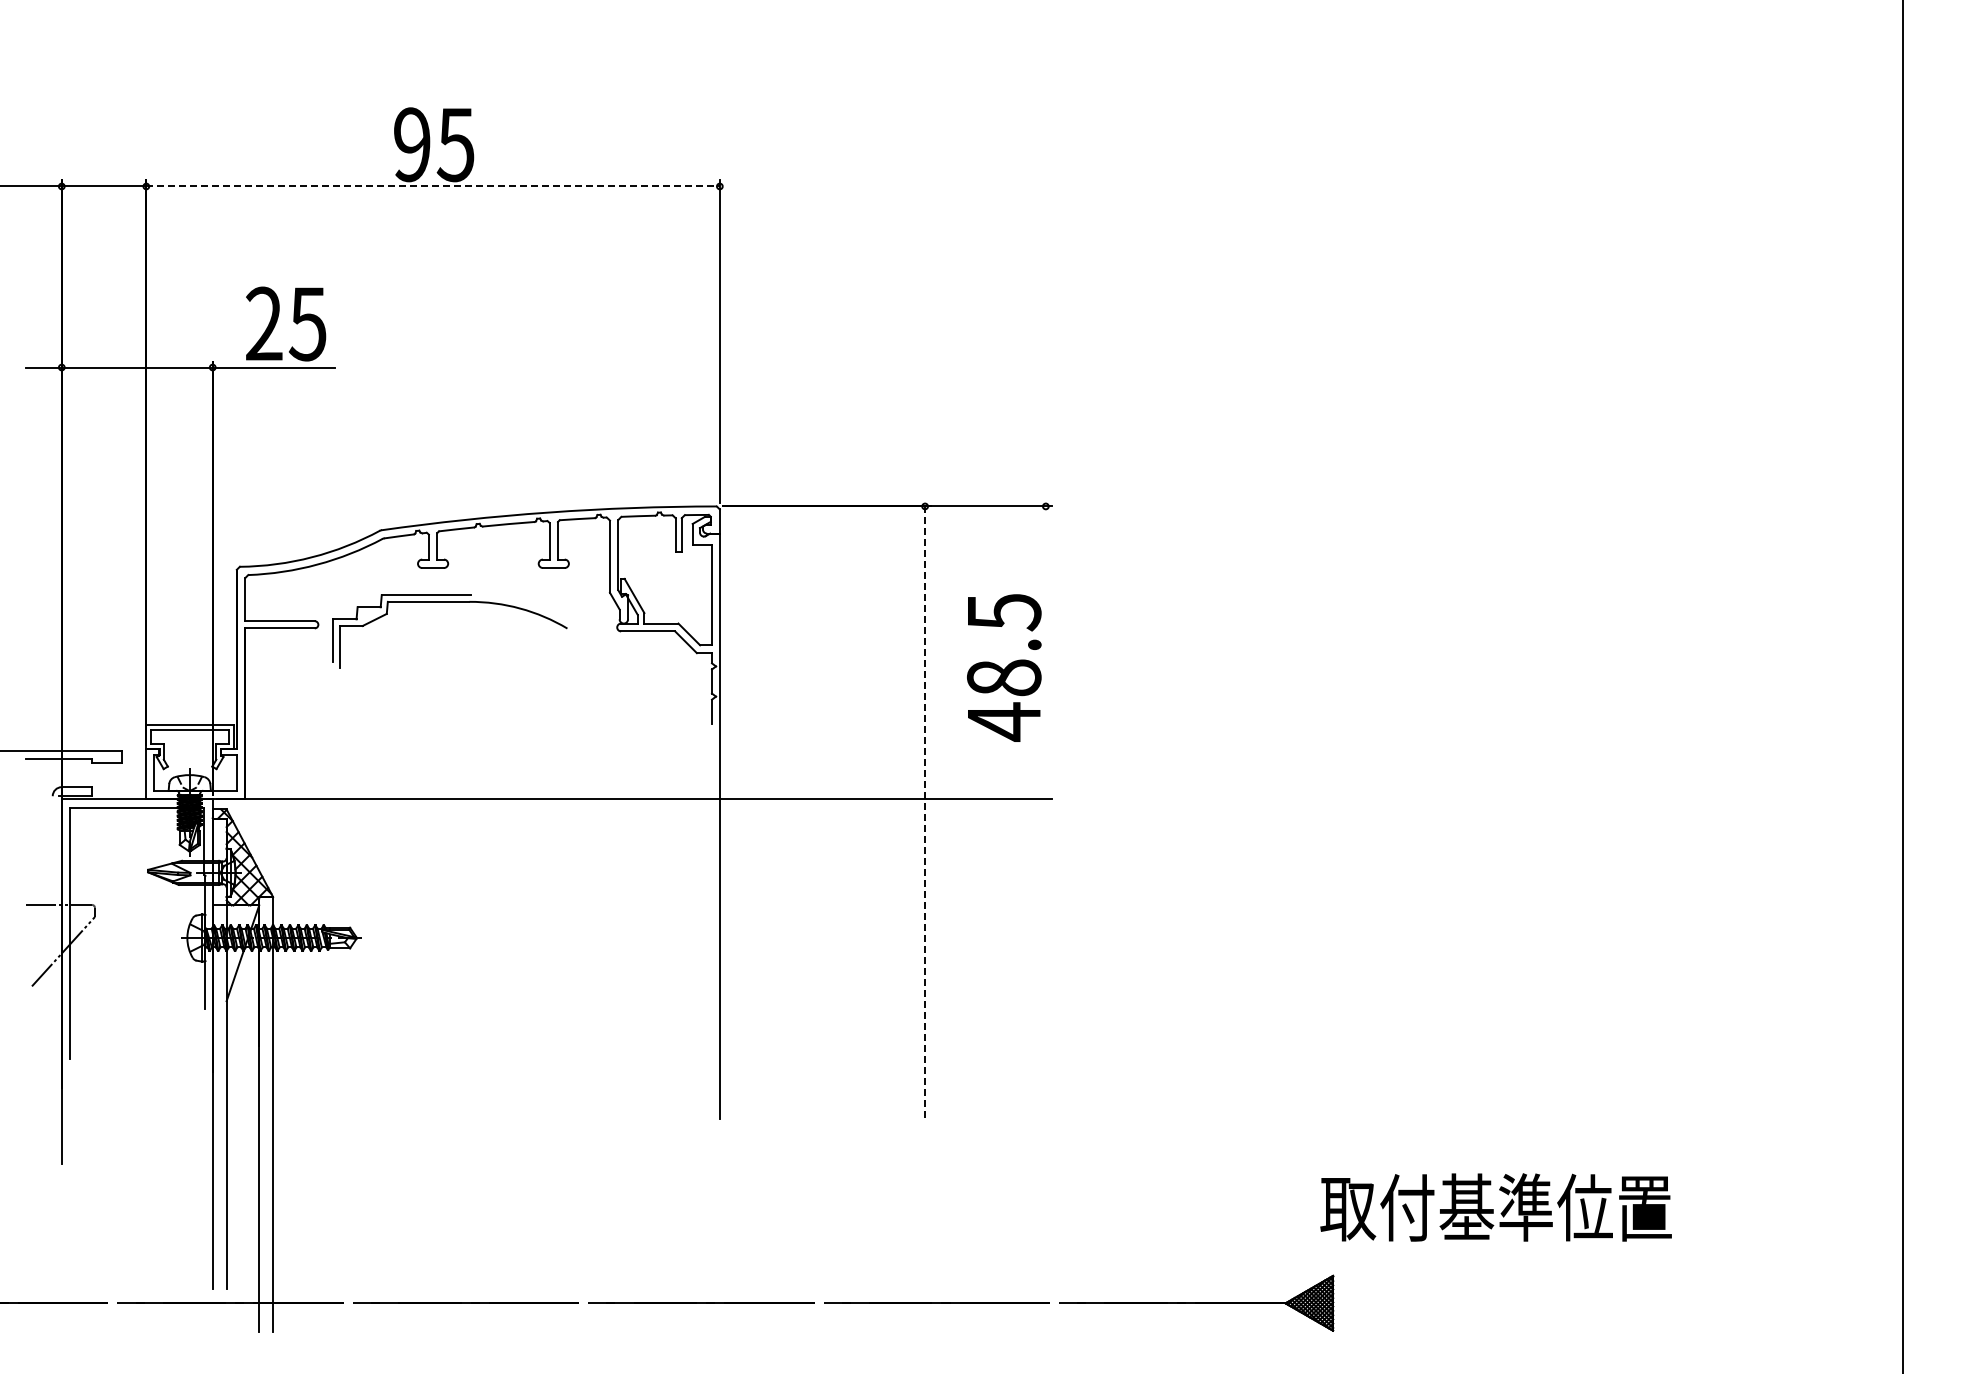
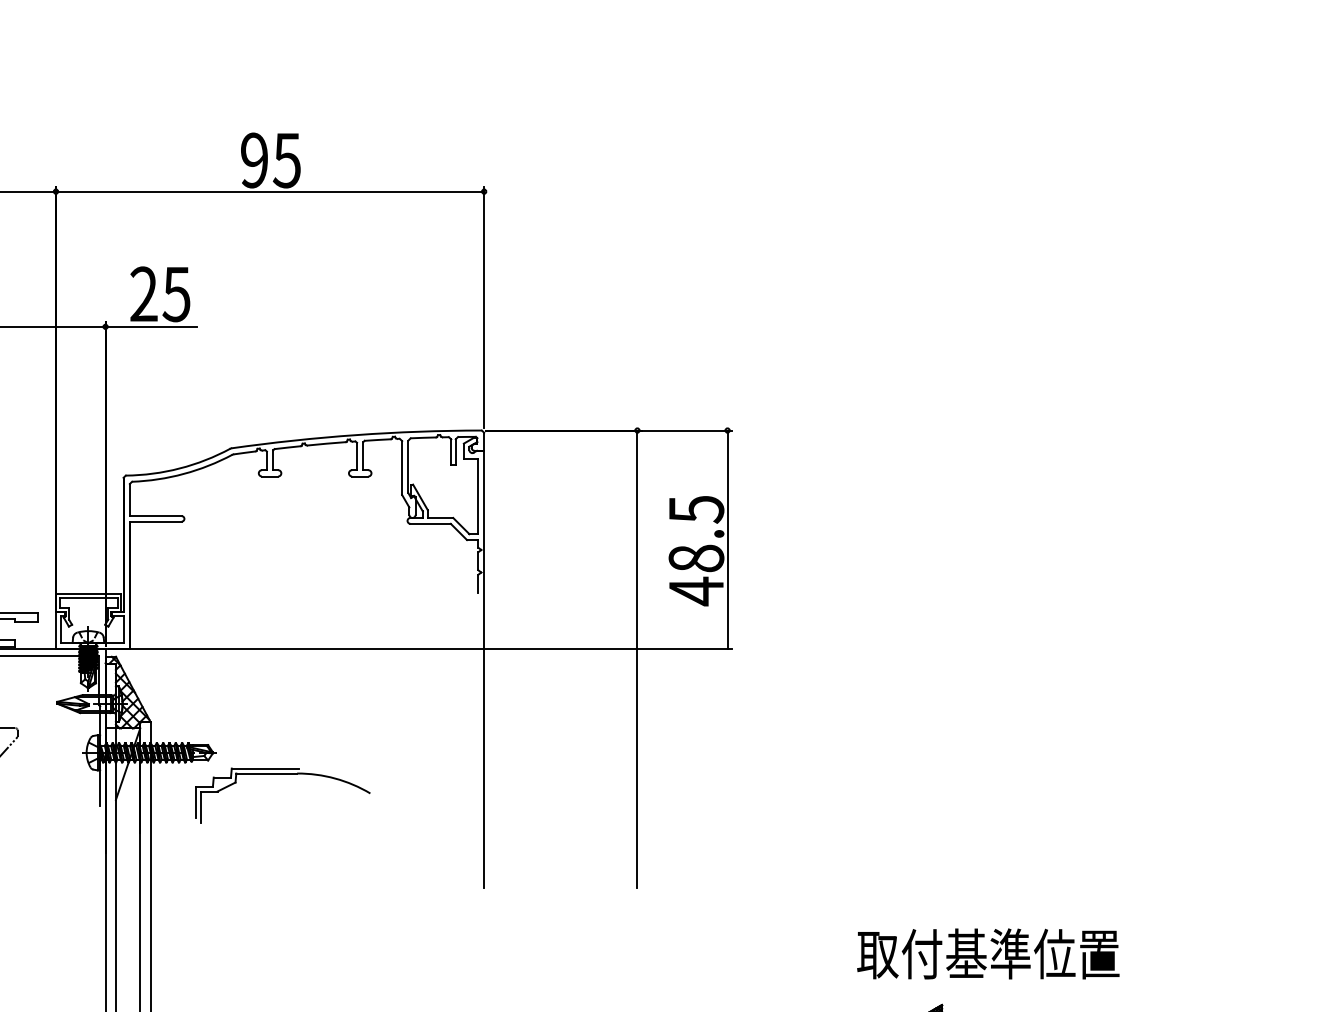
line: (433, 186) -> (270, 191), dashed -> solid
part: (449, 602) -> (282, 774), moved
line: (1045, 652) -> (727, 539), added
line: (925, 813) -> (637, 659), dashed -> solid
text: (1495, 1207) -> (987, 953), moved

